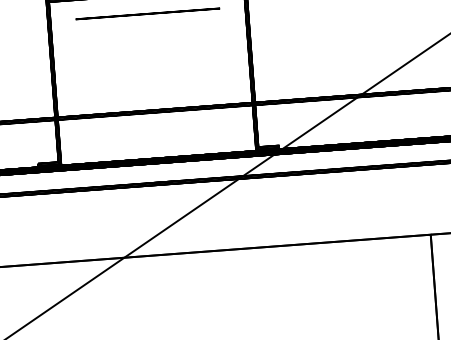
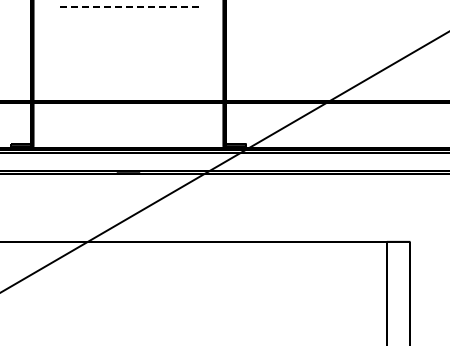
circle: (147, 14) -> (128, 7), solid -> dashed

